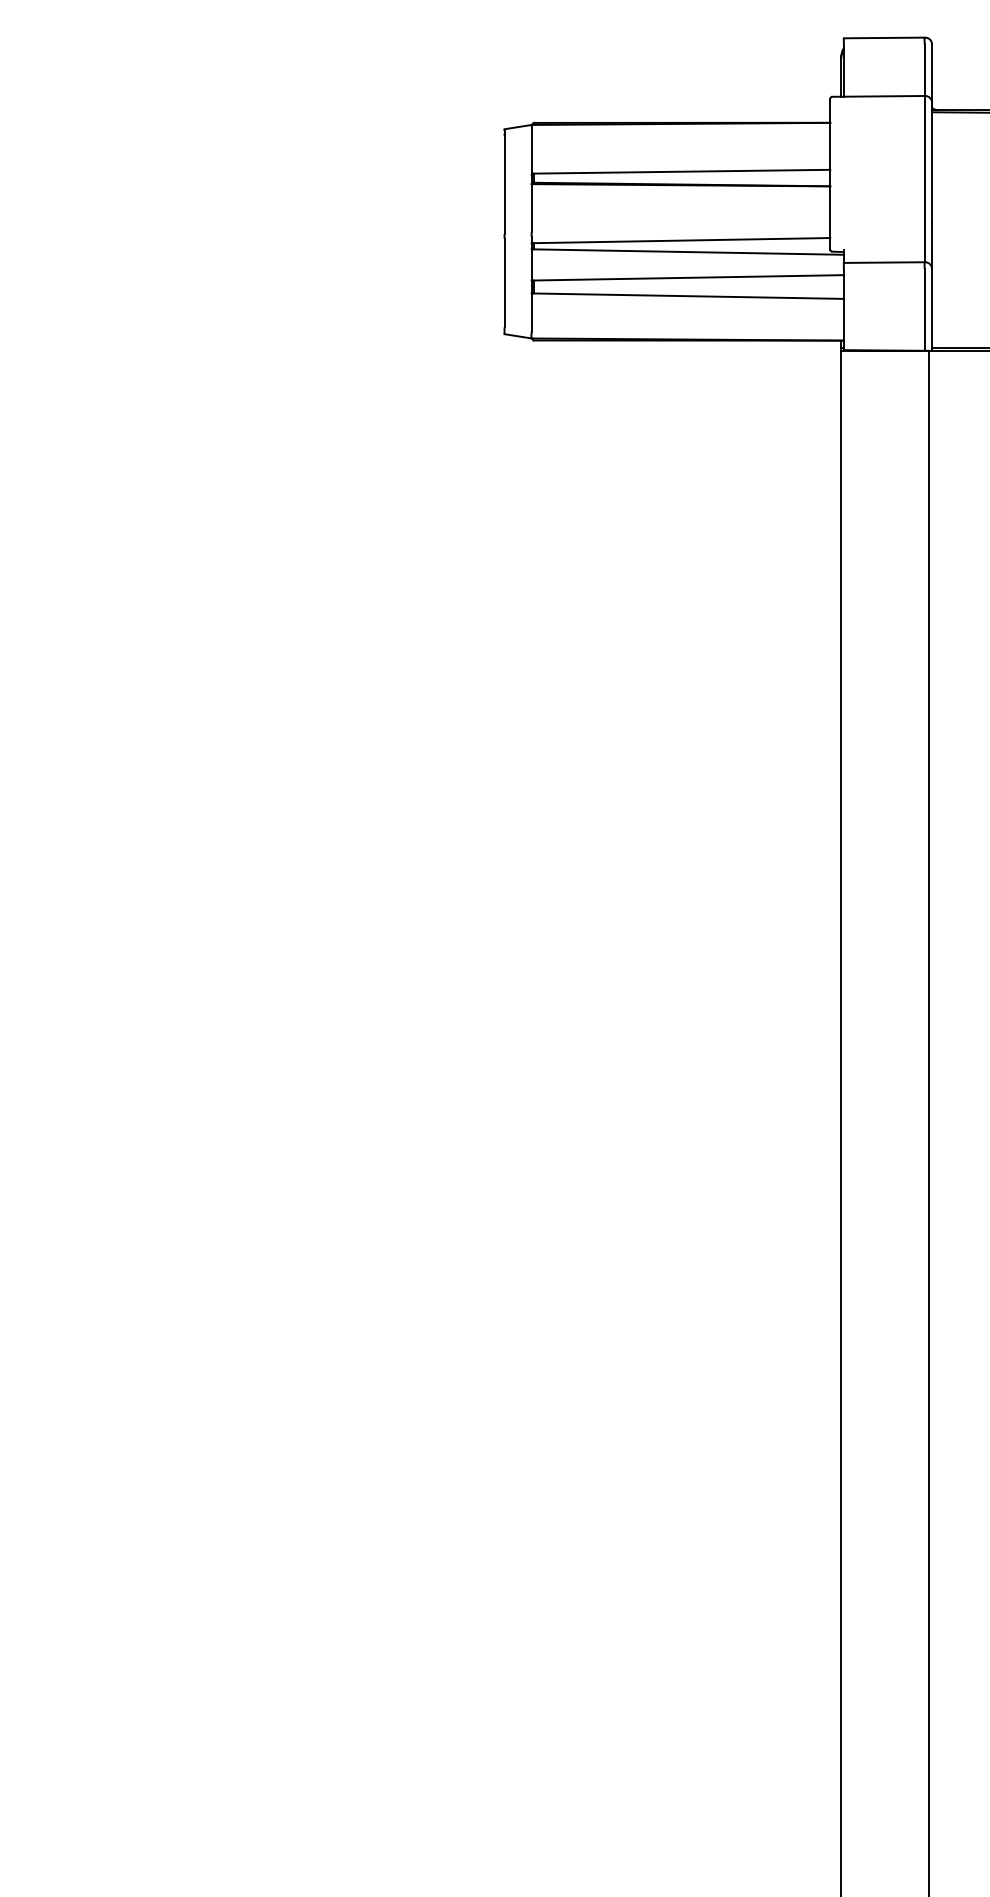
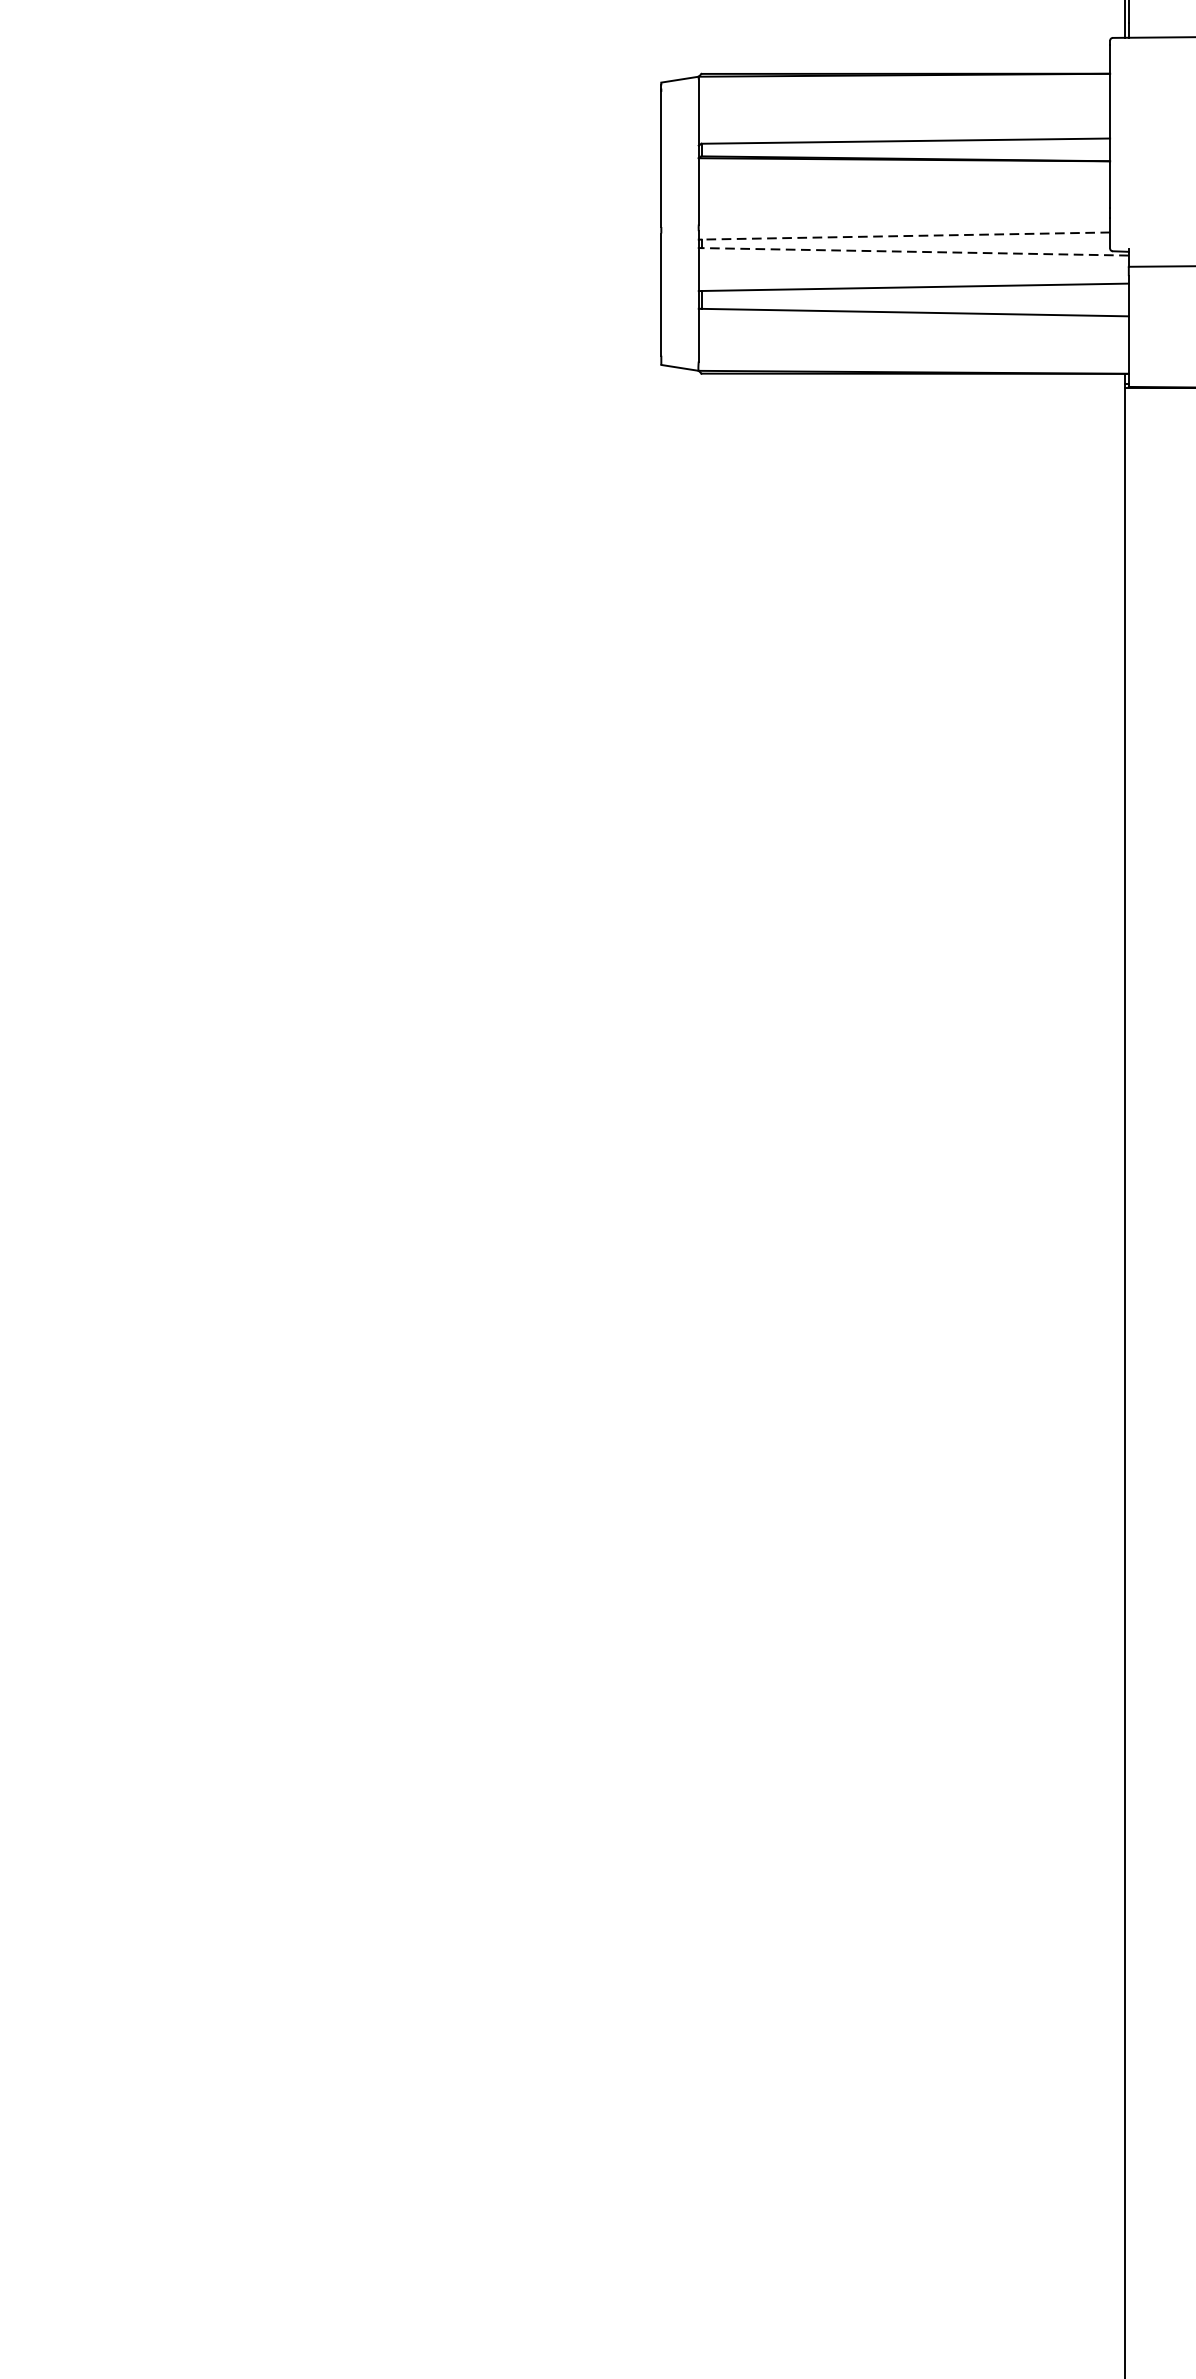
line: (681, 240) -> (905, 235), solid -> dashed
line: (688, 252) -> (914, 252), solid -> dashed

